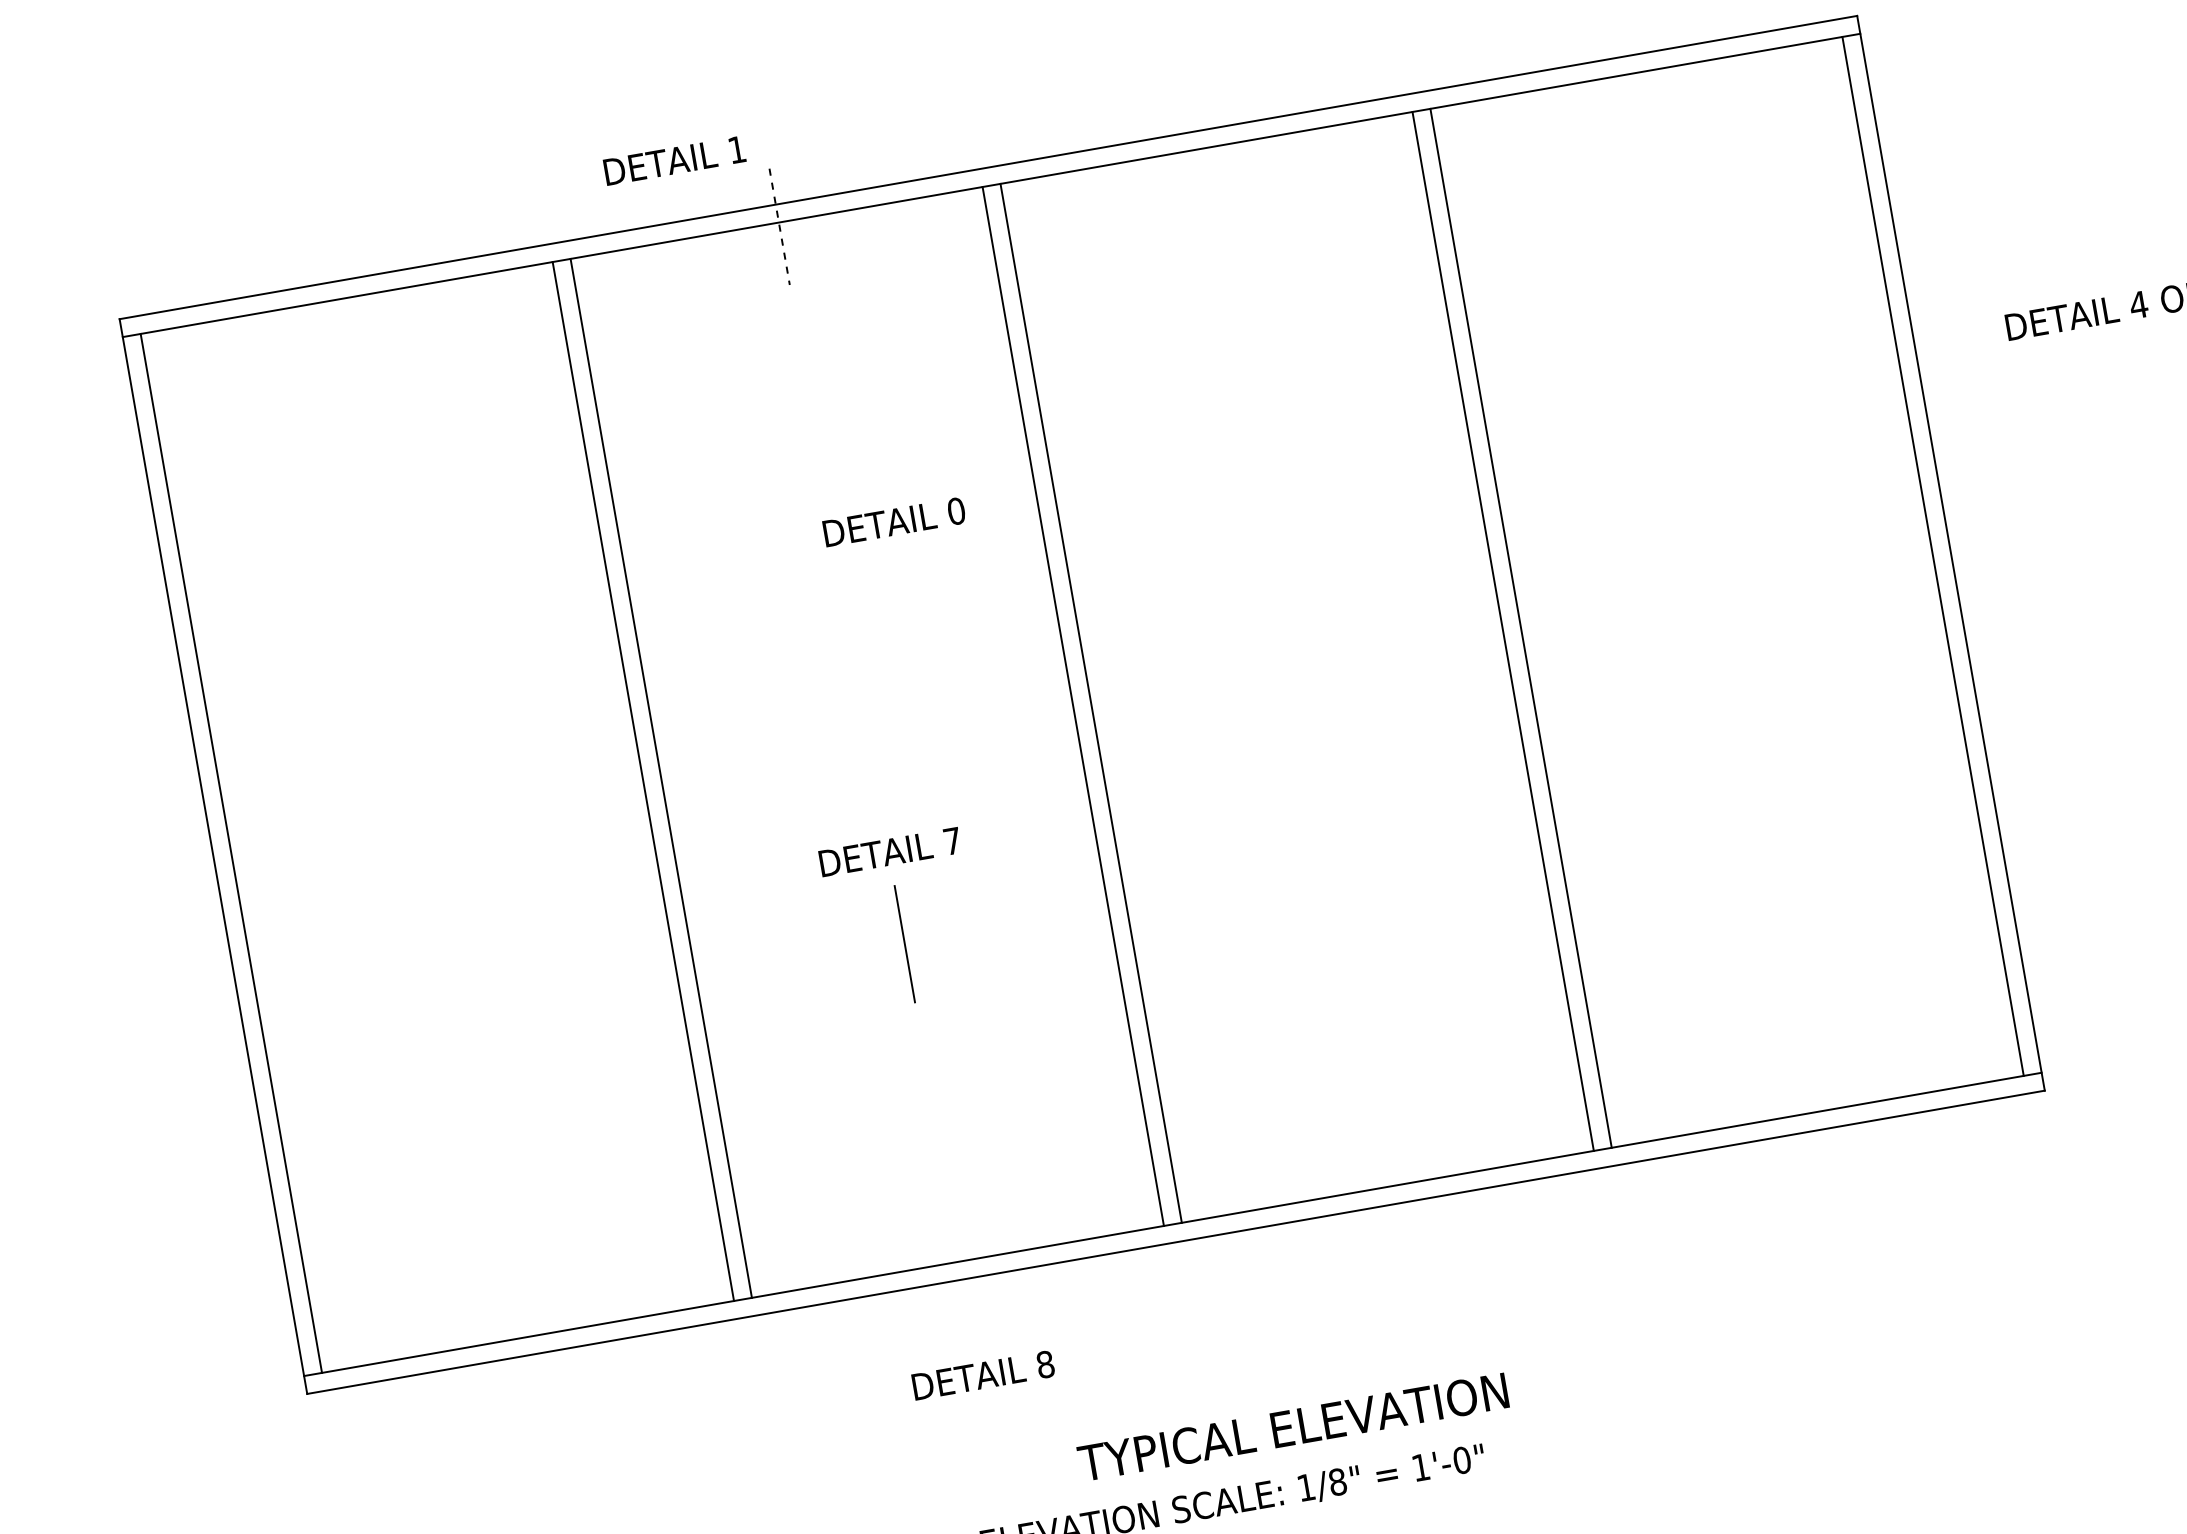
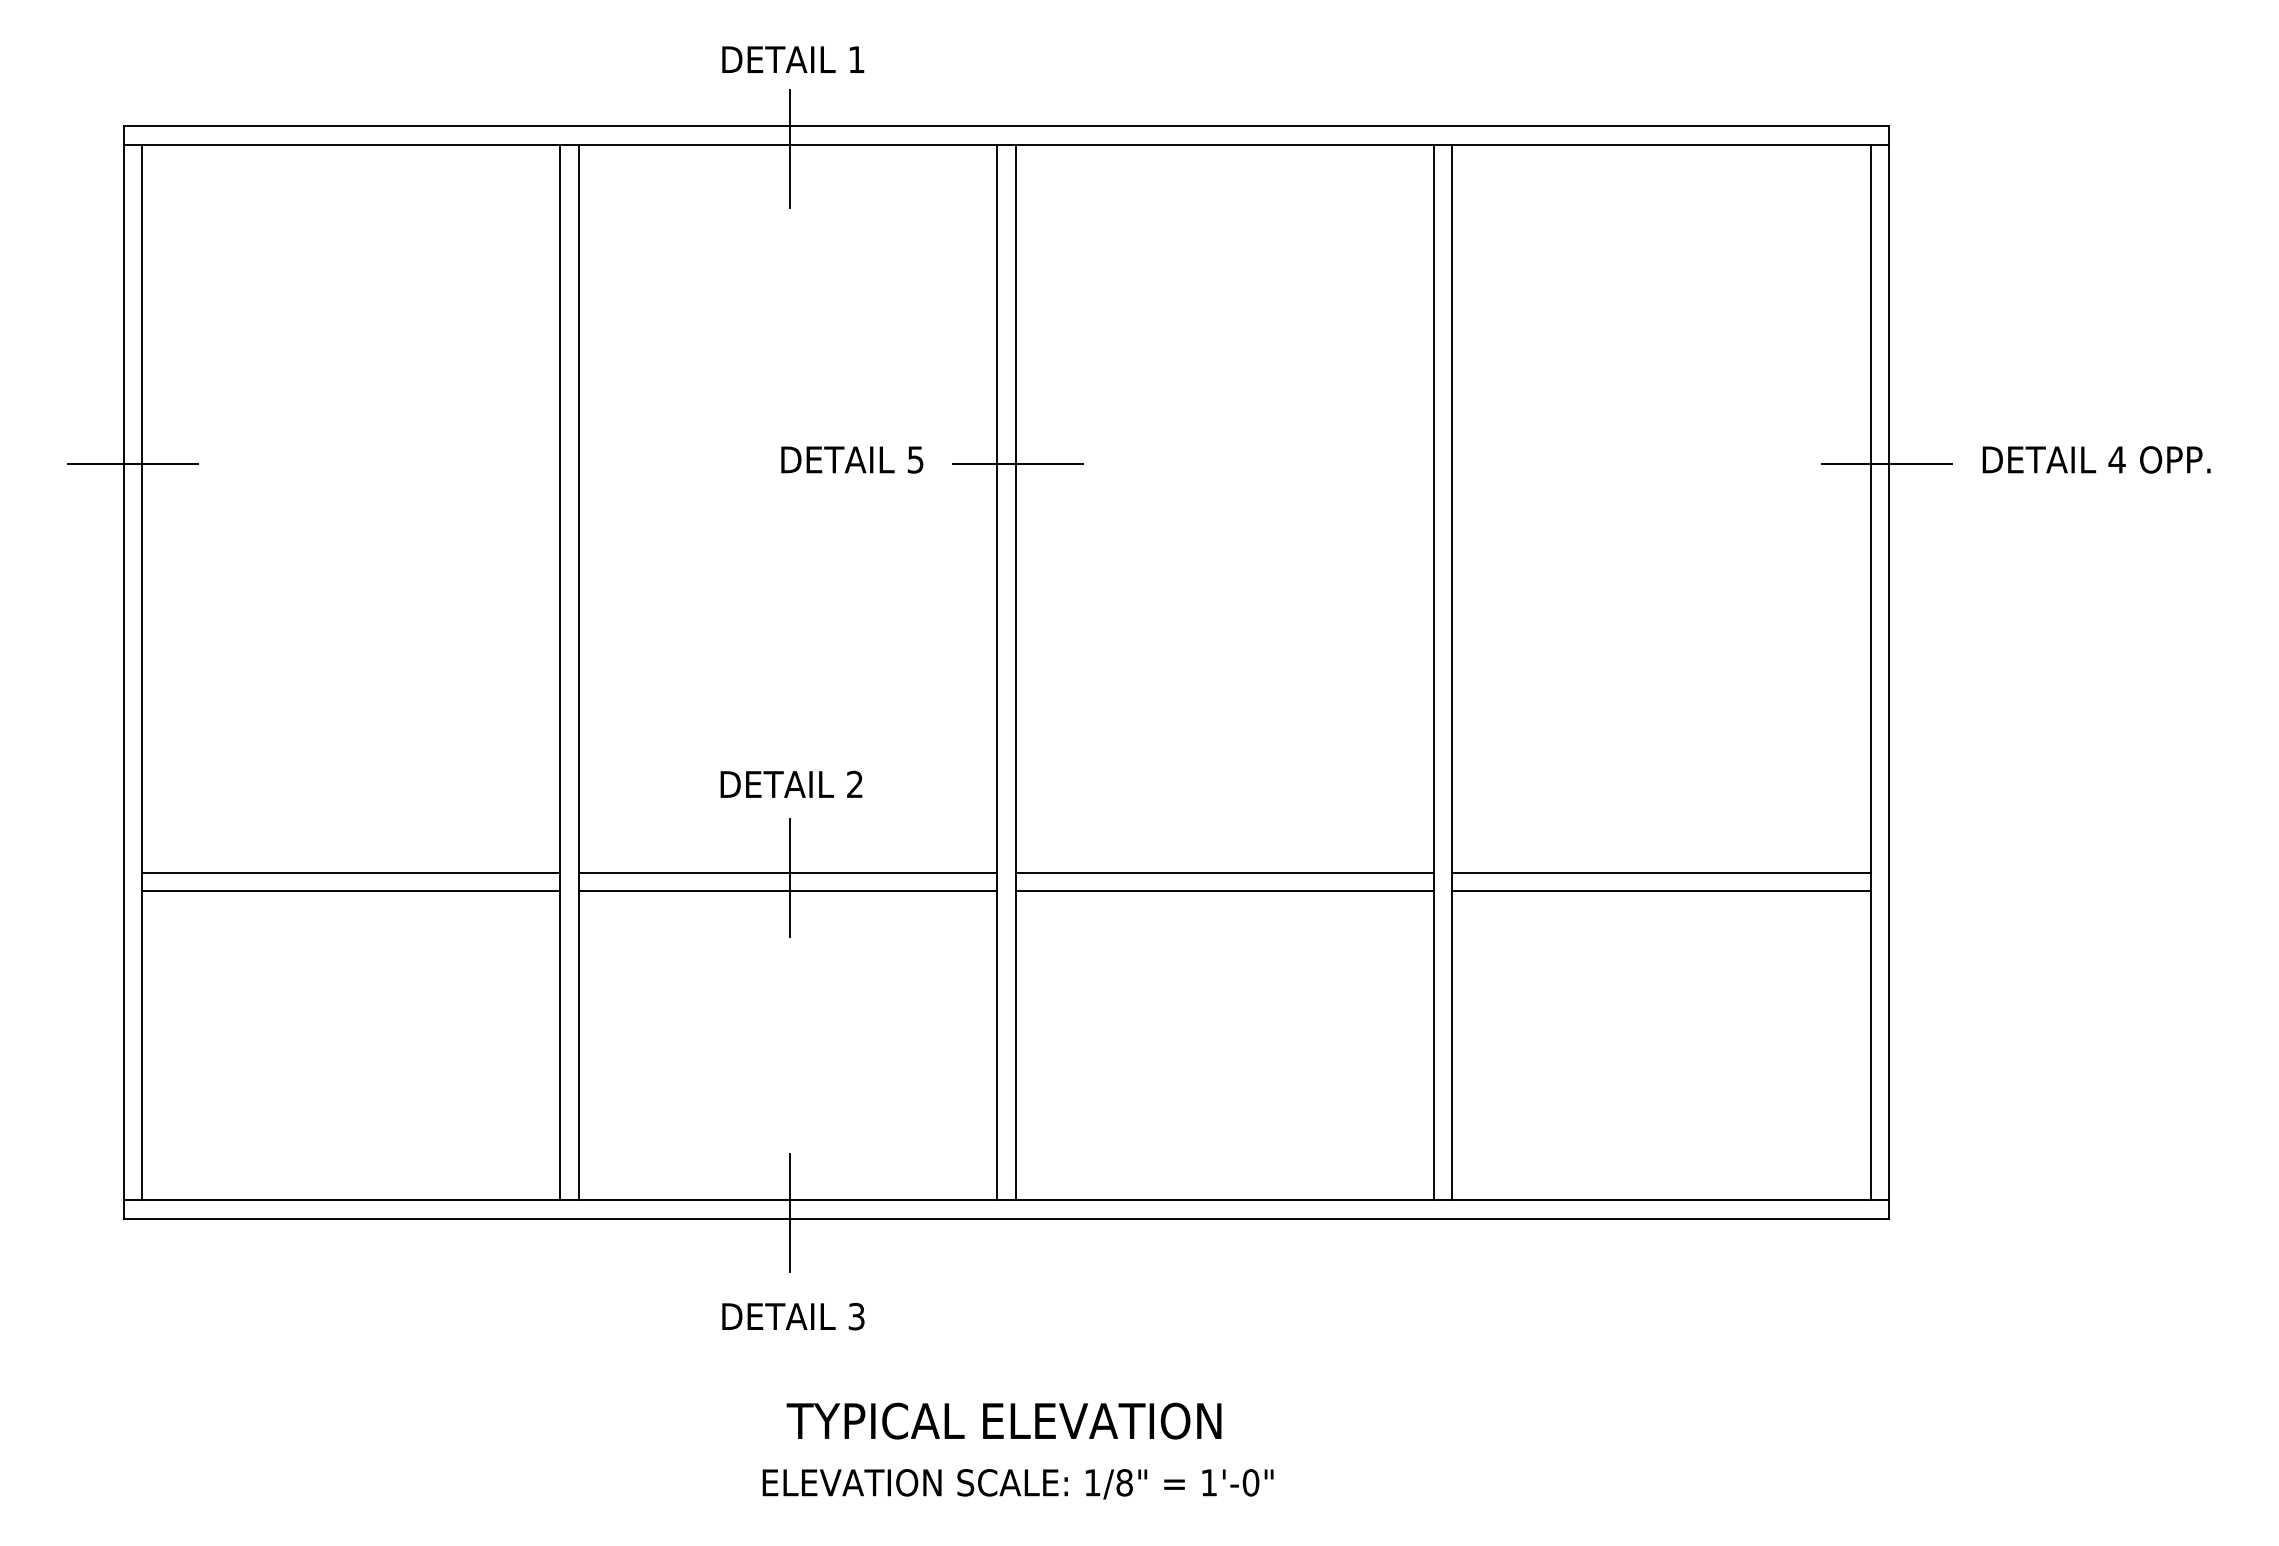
text: (674, 160) -> (793, 59), moved
line: (779, 227) -> (790, 149), dashed -> solid
line: (1913, 347) -> (1887, 463), added
line: (1057, 497) -> (1017, 463), added
text: (956, 510) -> (915, 459), 0 -> 5
line: (187, 649) -> (133, 463), added
line: (1761, 789) -> (1661, 872), added
line: (1764, 806) -> (1661, 890), added
text: (951, 840) -> (854, 783), 7 -> 2
line: (1331, 864) -> (1224, 872), added
line: (1334, 882) -> (1224, 890), added
line: (901, 939) -> (787, 872), added
line: (904, 957) -> (787, 890), added
line: (471, 1014) -> (350, 872), added
line: (474, 1032) -> (350, 890), added
line: (962, 1274) -> (790, 1213), added
text: (1045, 1364) -> (856, 1316), 8 -> 3
text: (1292, 1426) -> (1003, 1420), moved

